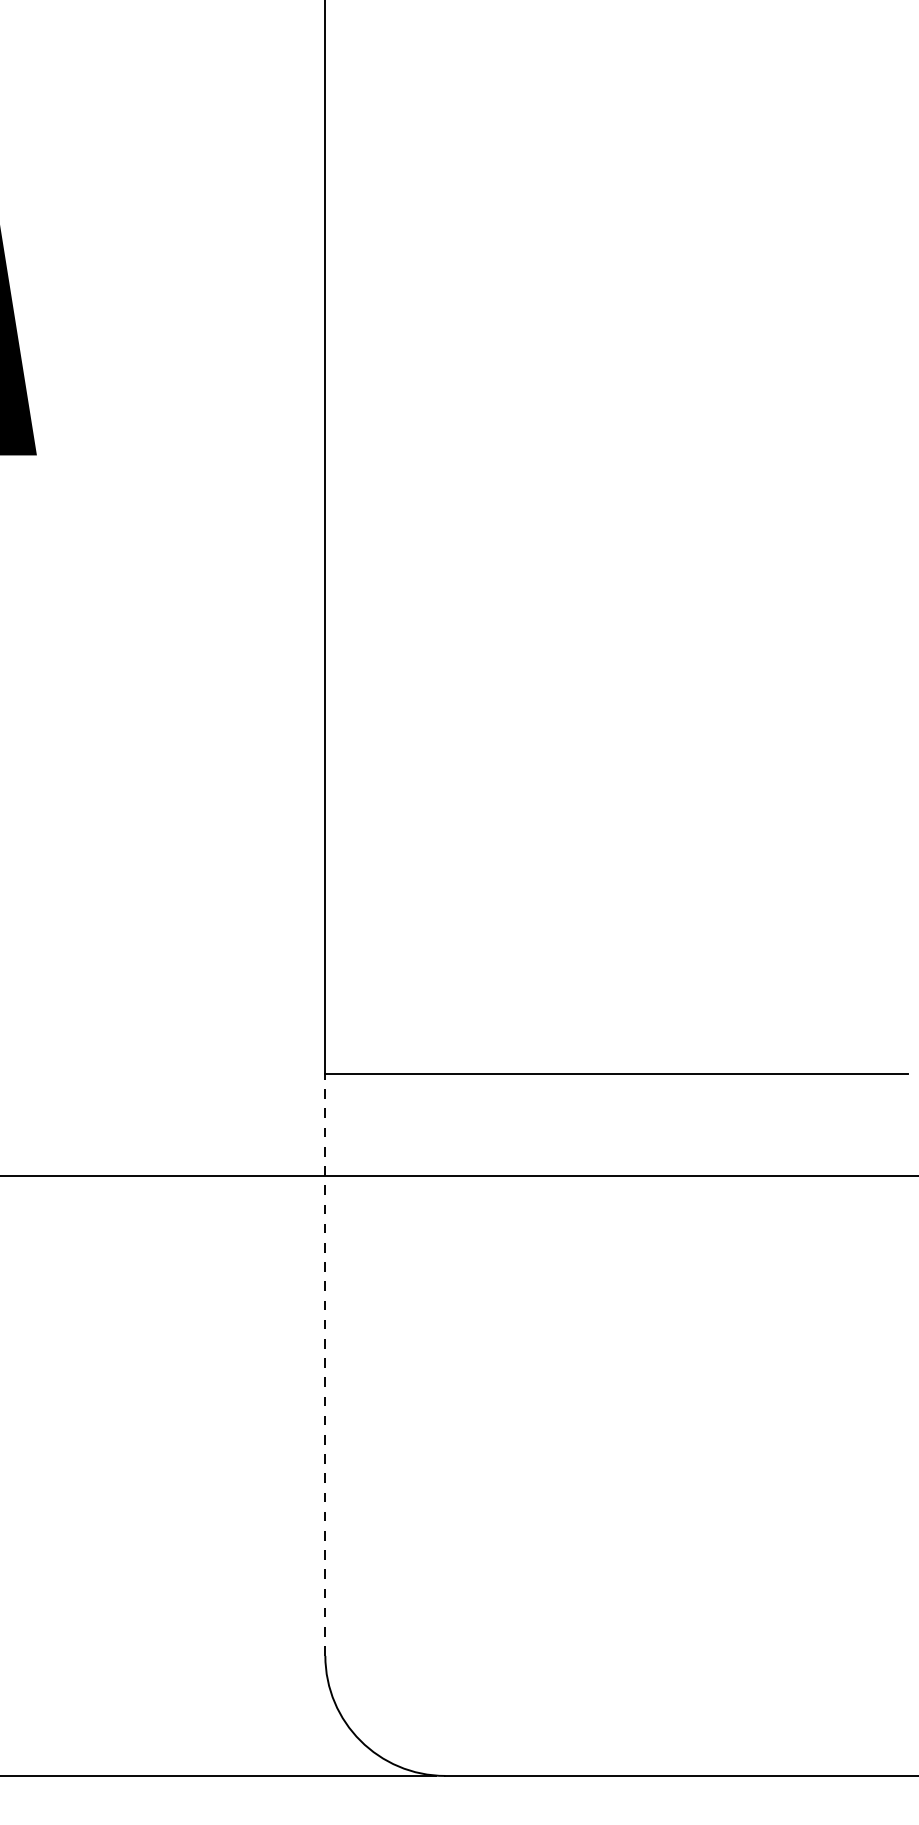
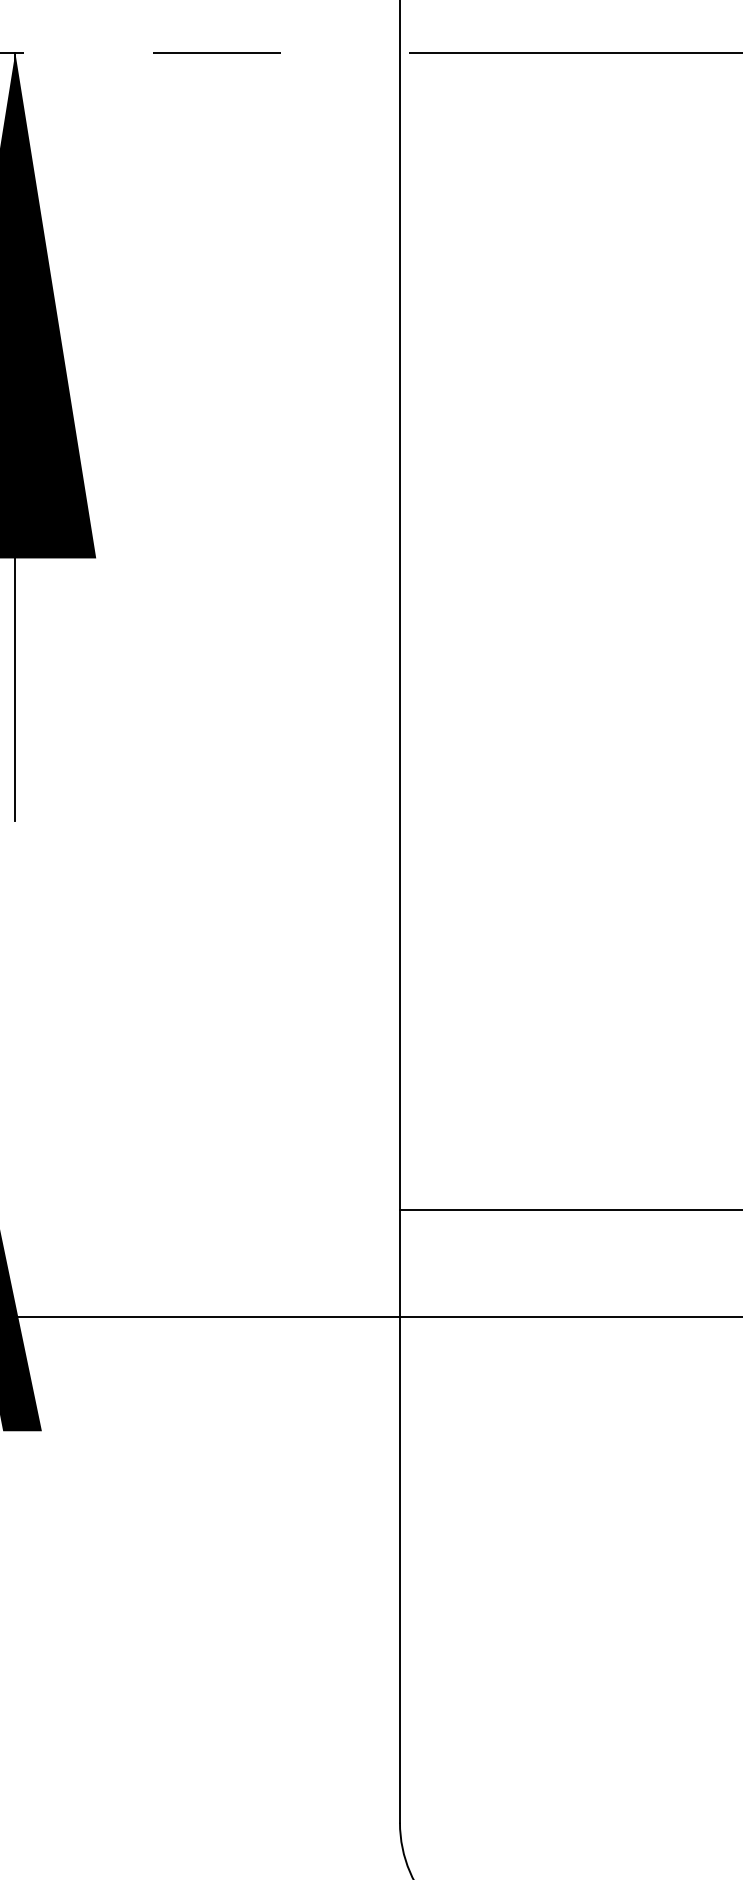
line: (325, 1364) -> (400, 1515), dashed -> solid

